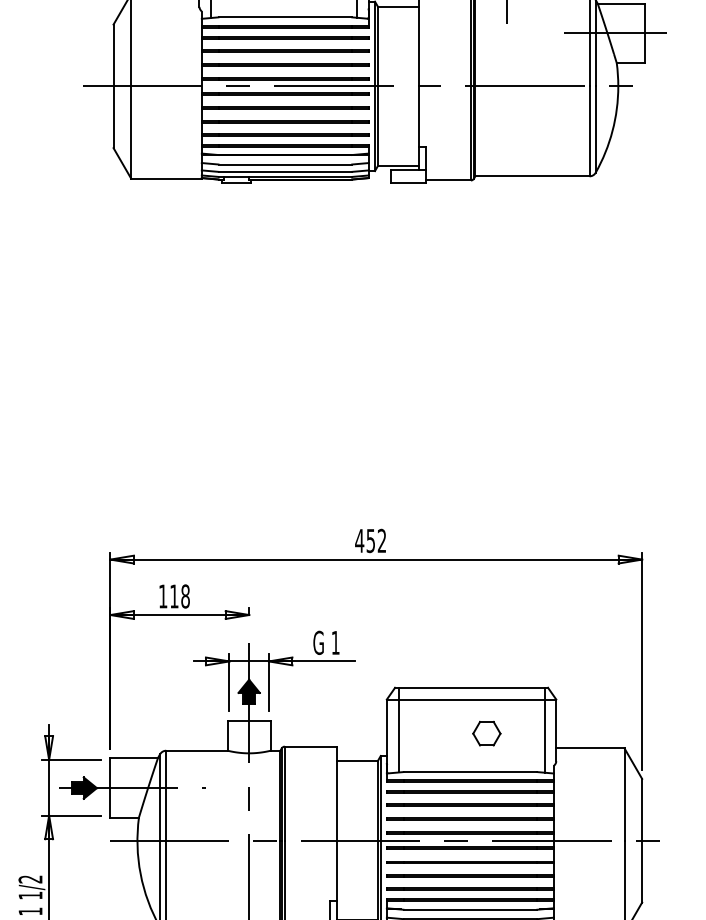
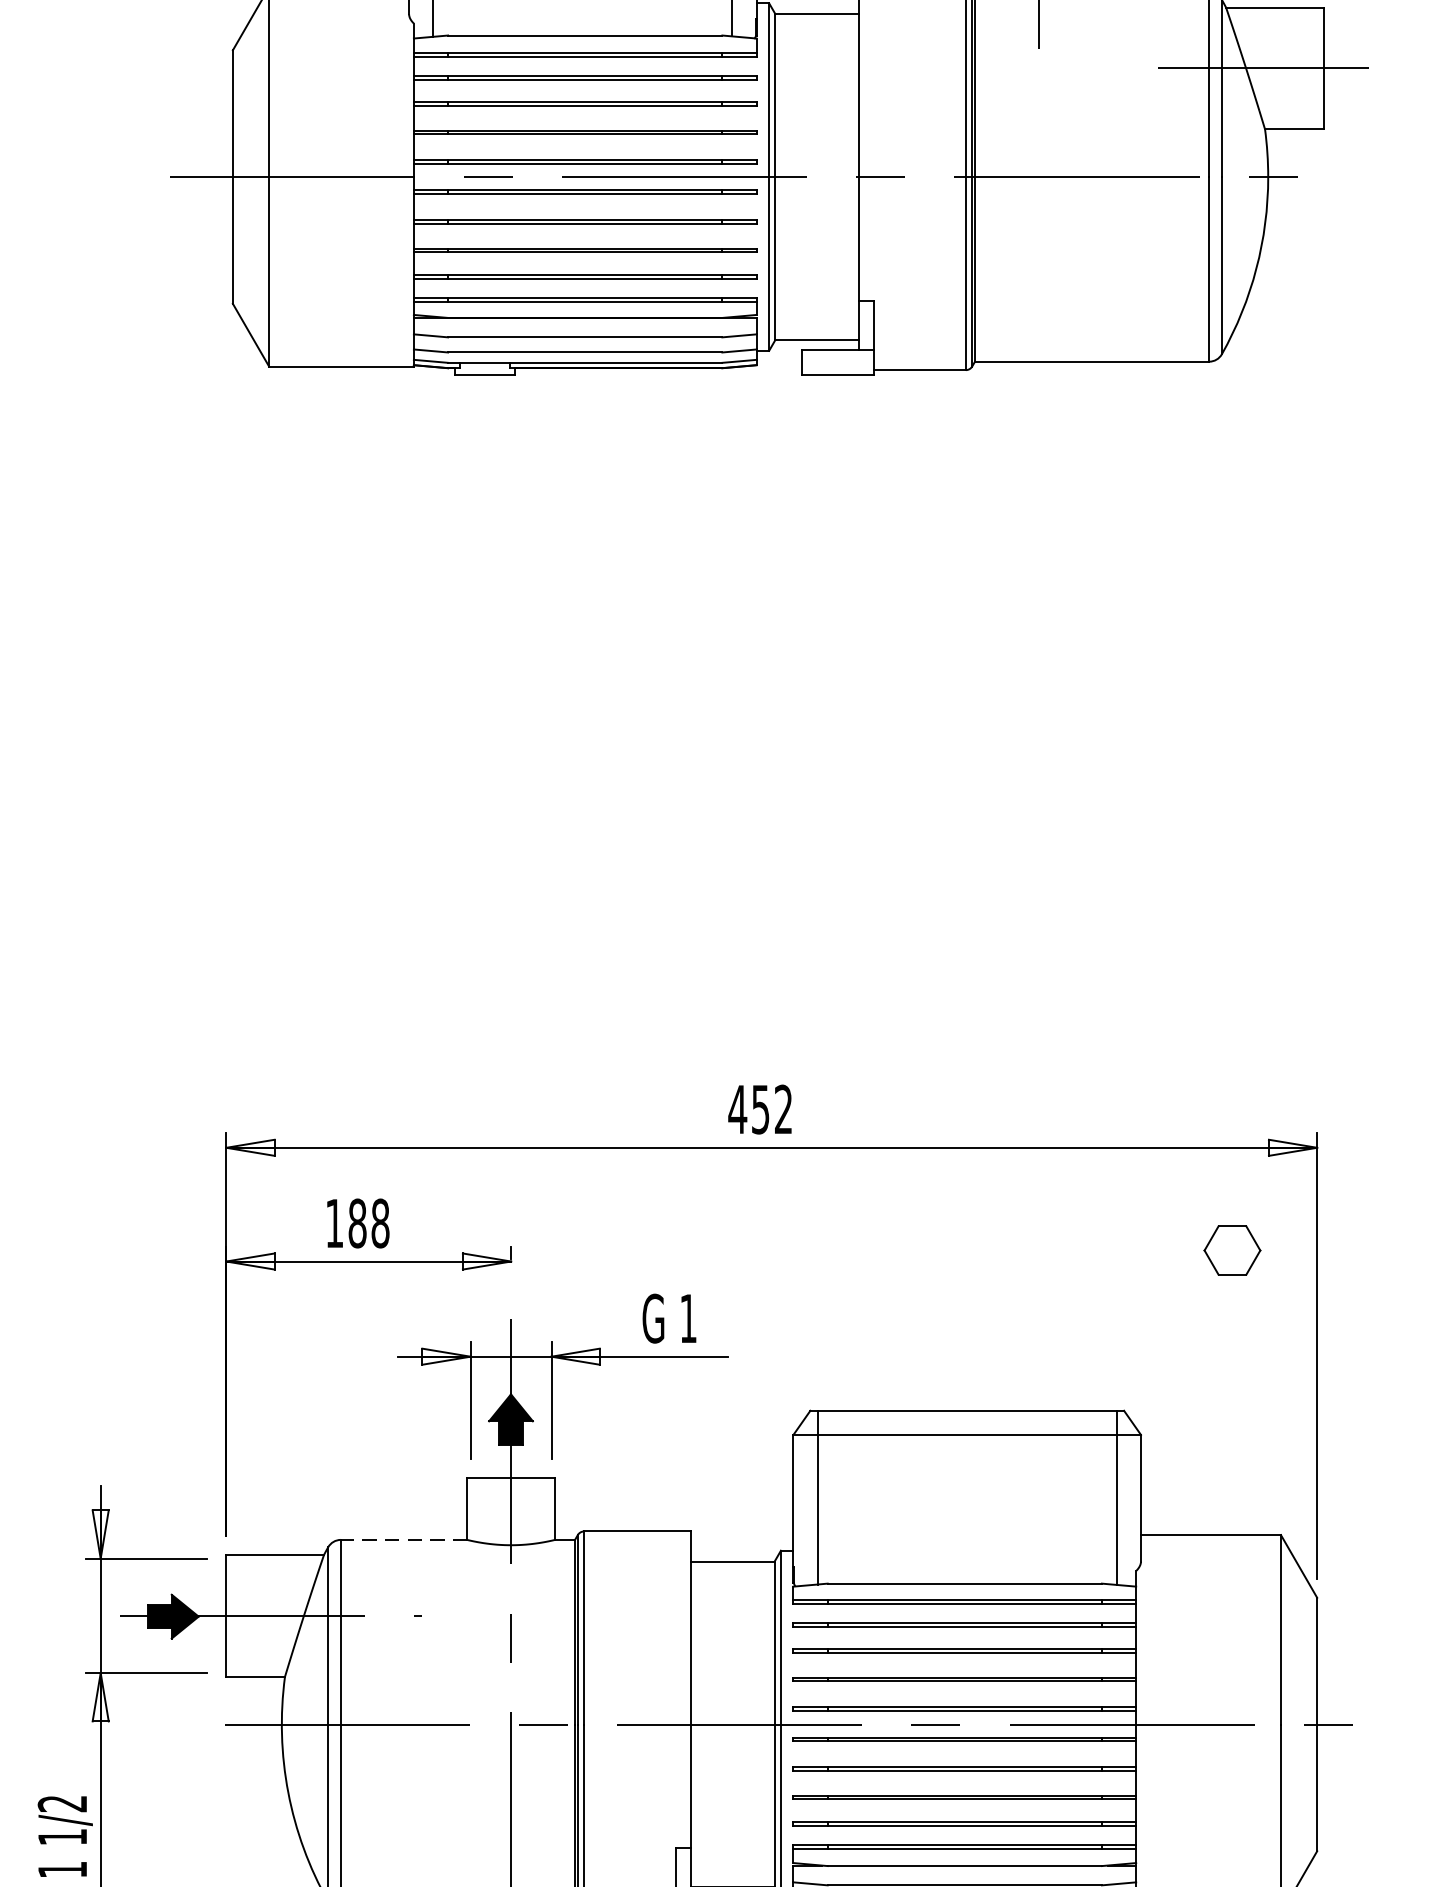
text: (174, 596) -> (357, 1223), 118 -> 188
part: (486, 733) -> (1231, 1250), moved
line: (196, 750) -> (402, 1539), solid -> dashed

